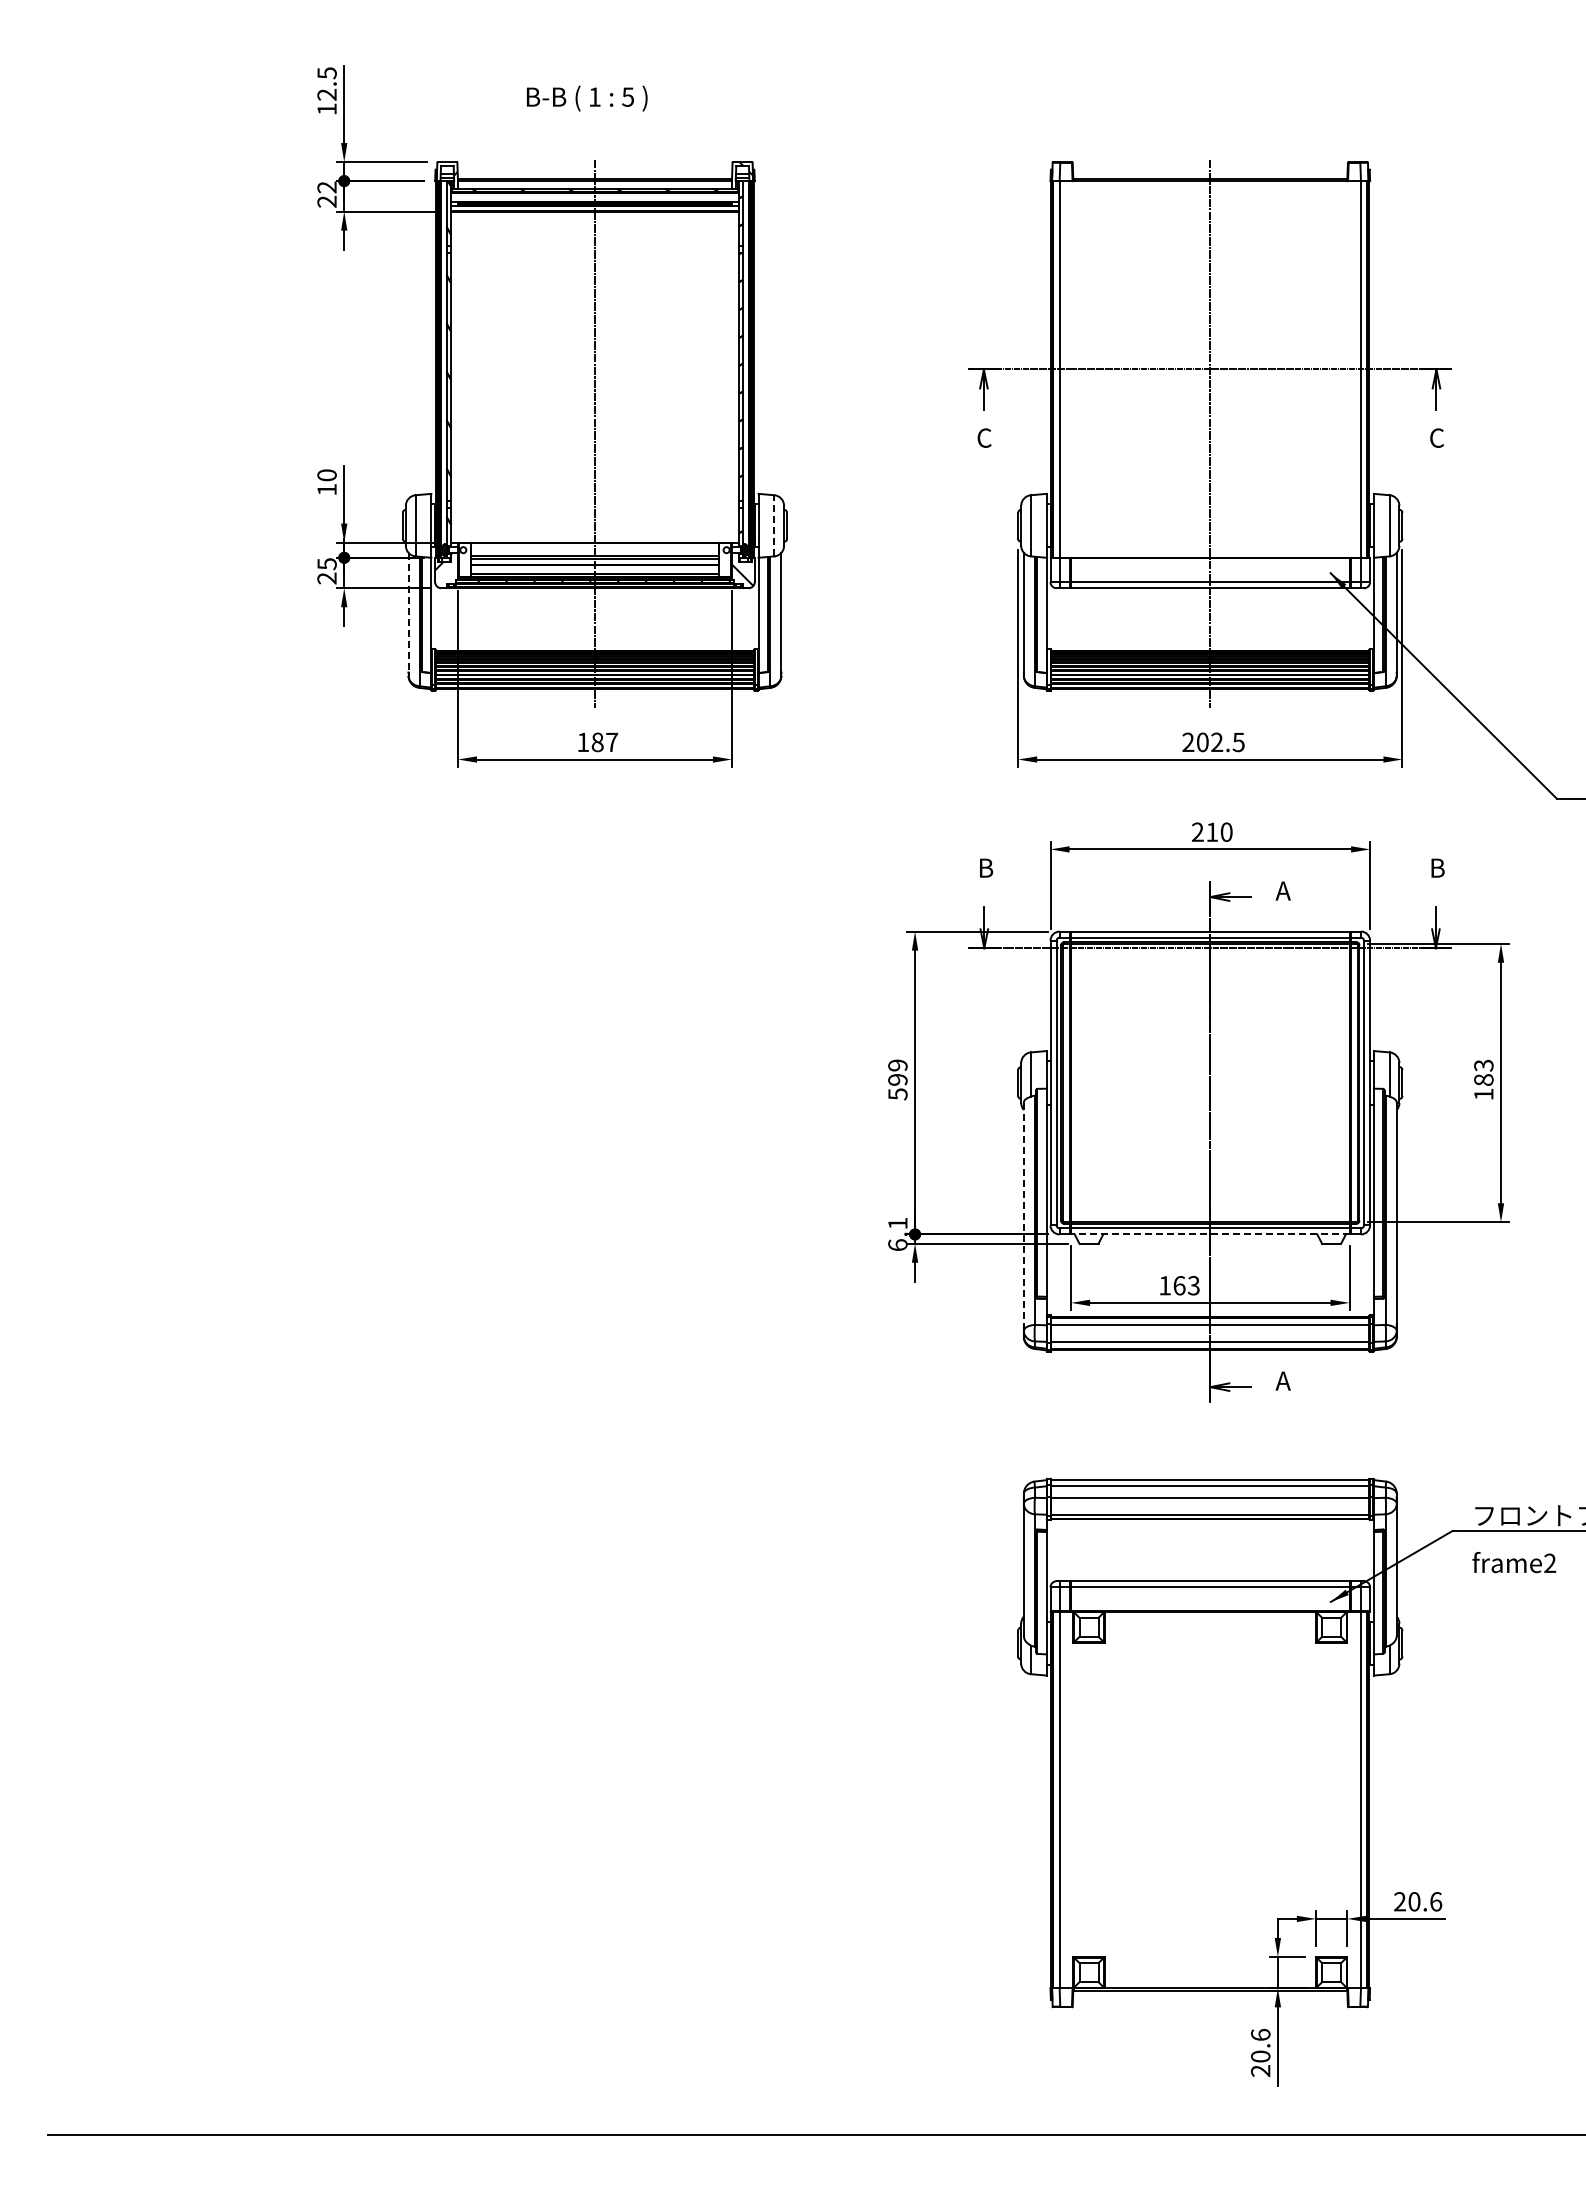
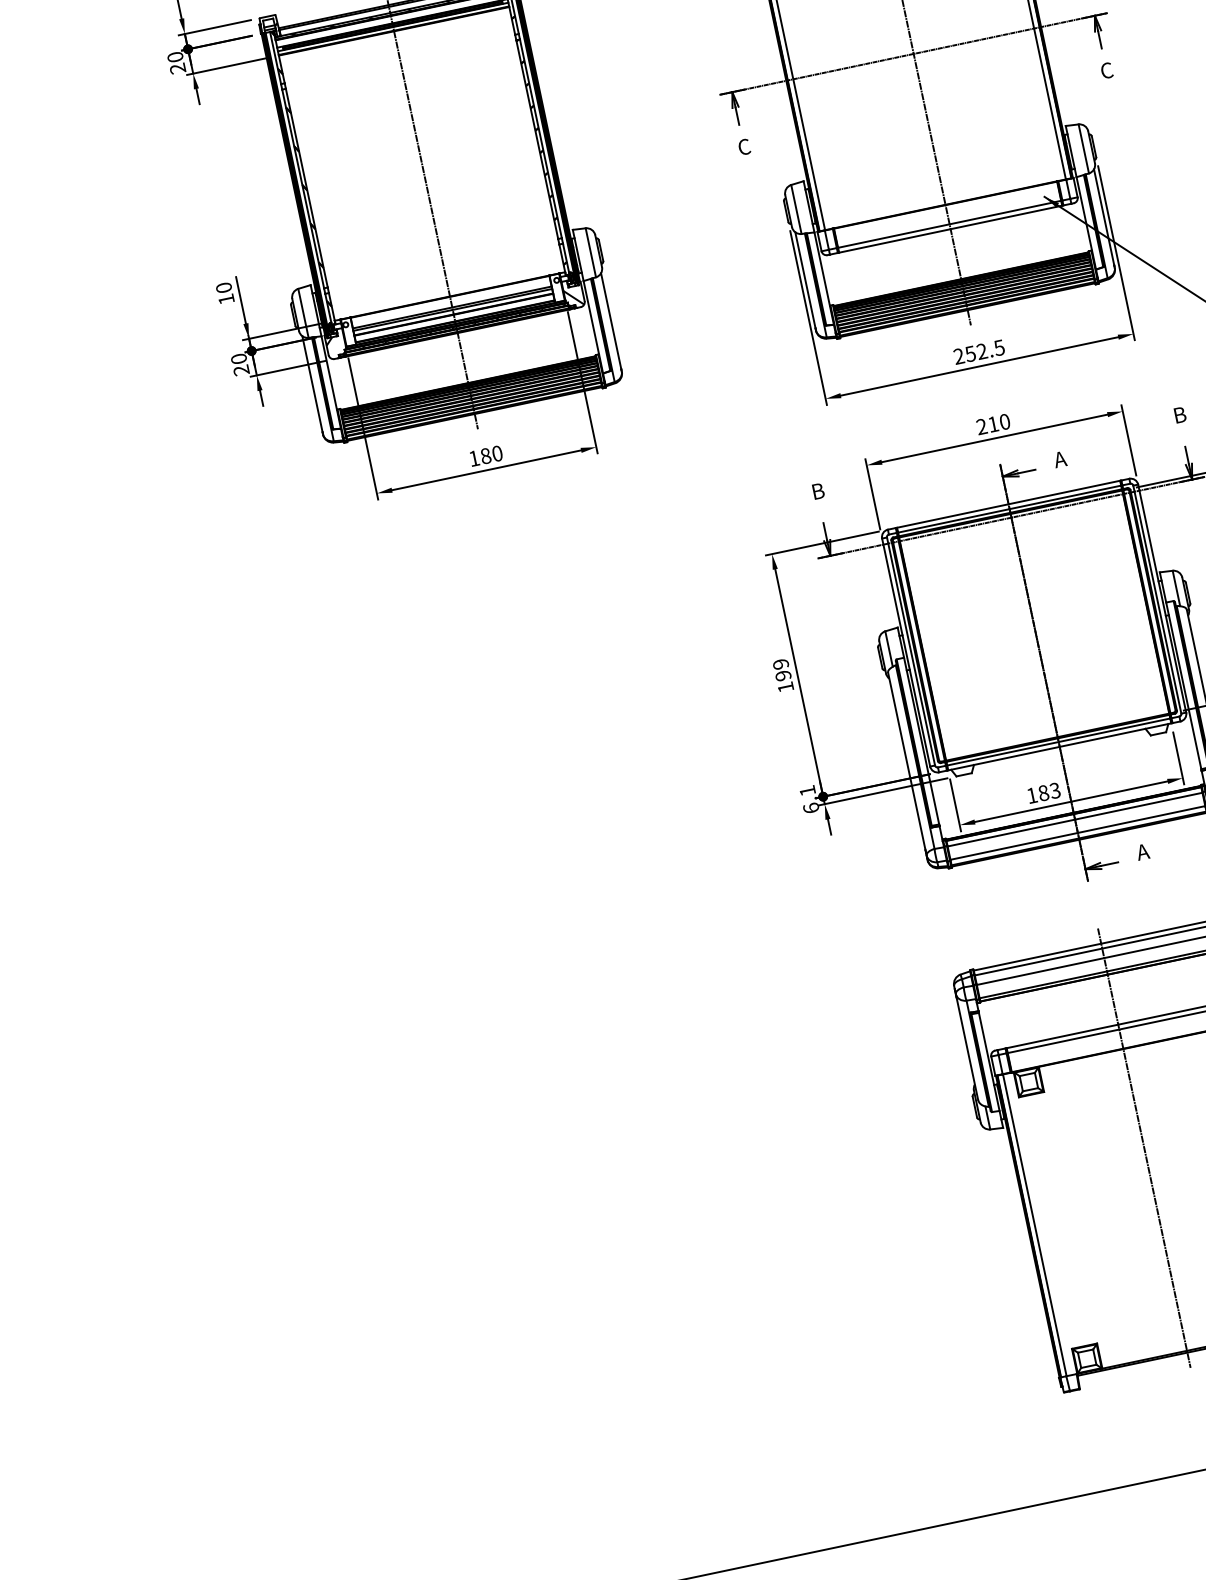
text: (326, 187) -> (174, 57), 22 -> 20
line: (774, 525) -> (590, 252), dashed -> solid
text: (326, 564) -> (238, 359), 25 -> 20
line: (408, 612) -> (312, 384), dashed -> solid
text: (612, 742) -> (497, 453), 187 -> 180
text: (1202, 742) -> (970, 354), 202.5 -> 252.5
text: (897, 1094) -> (785, 687), 599 -> 199
line: (1023, 1213) -> (906, 761), dashed -> solid
line: (1209, 1234) -> (1059, 747), dashed -> solid
text: (1179, 1285) -> (1043, 792), 163 -> 183
line: (1210, 1735) -> (1144, 1148), added

